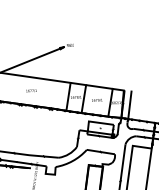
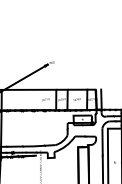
text: (31, 90) -> (45, 99), moved

